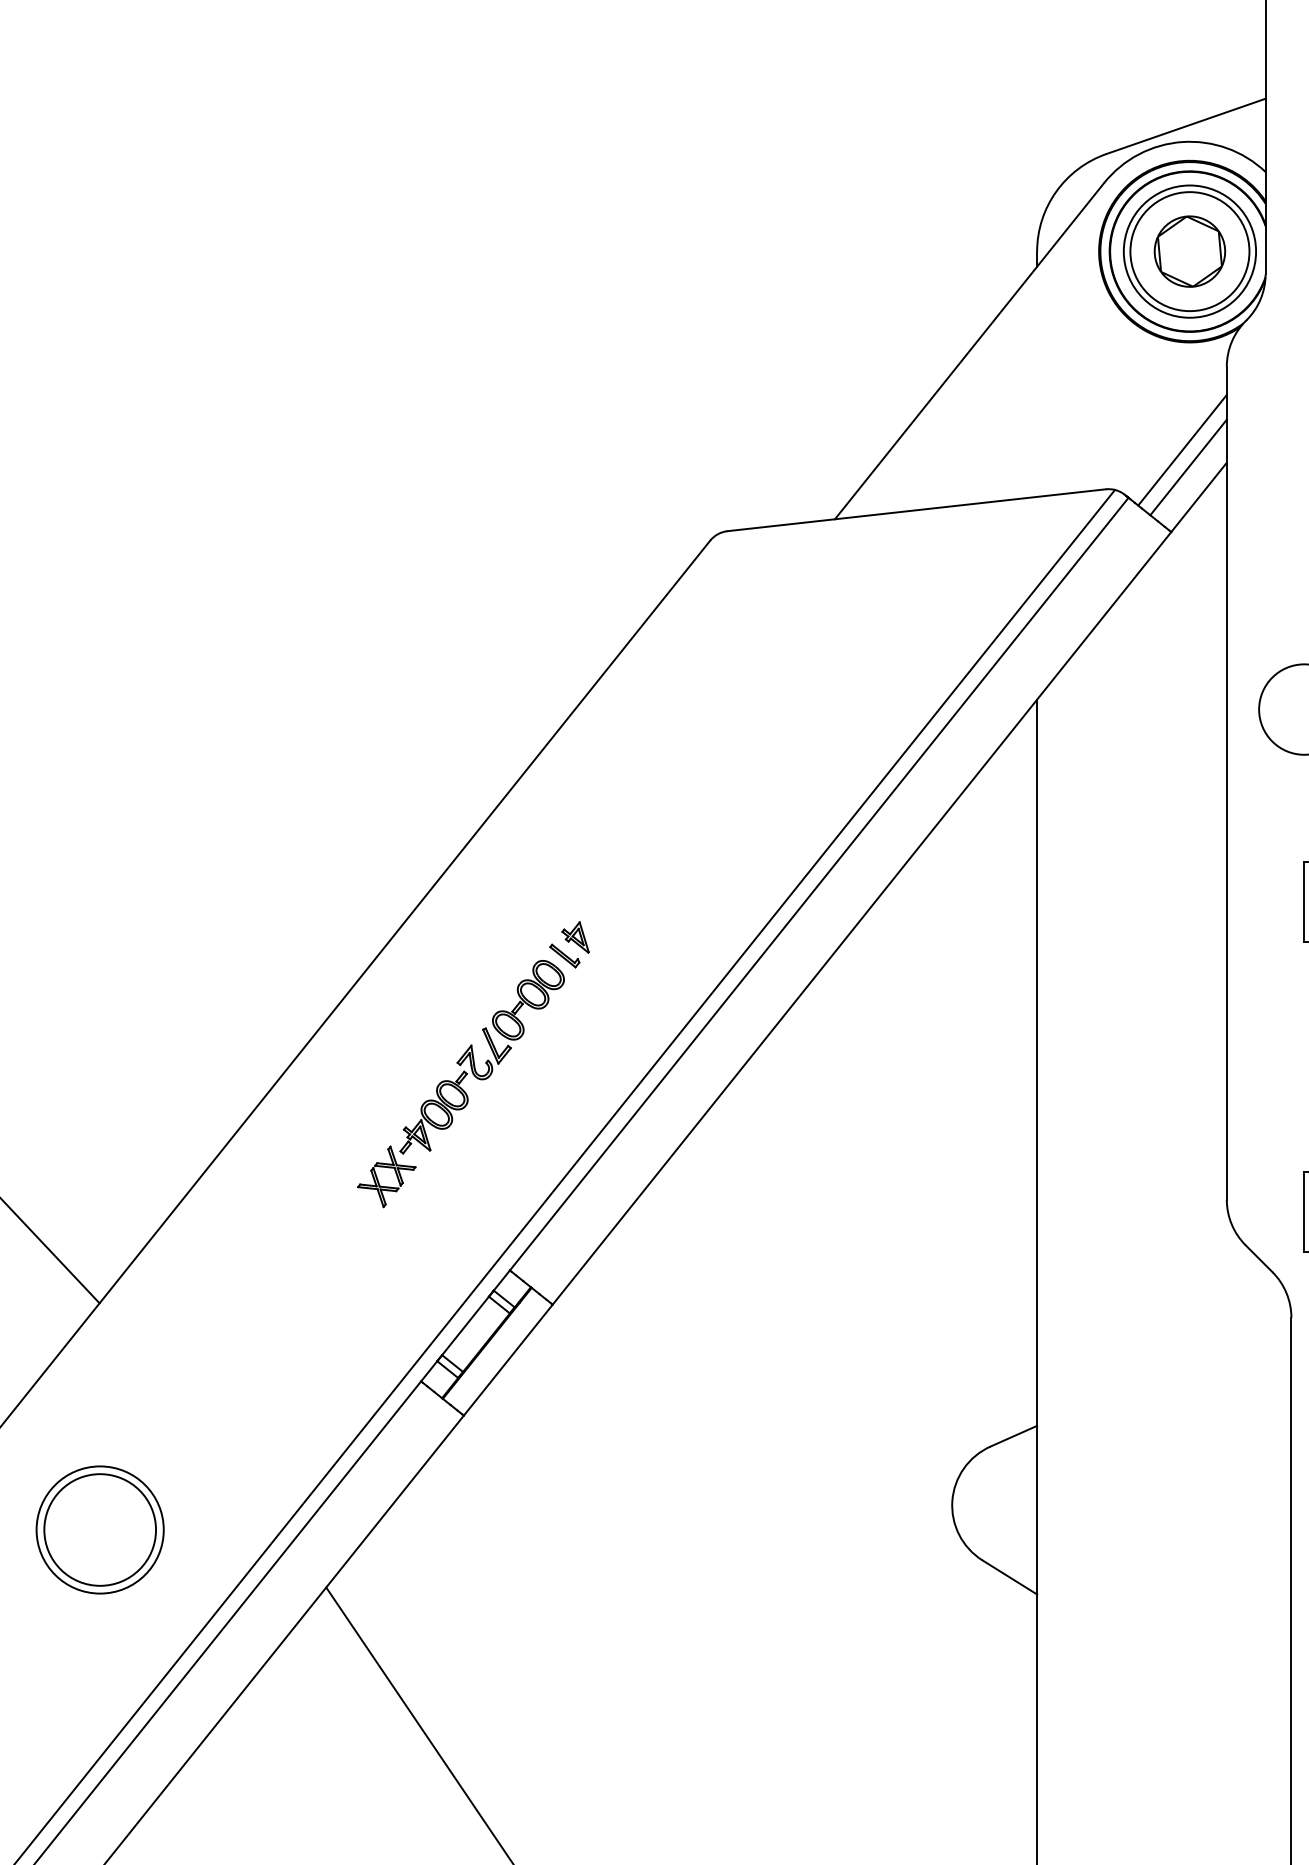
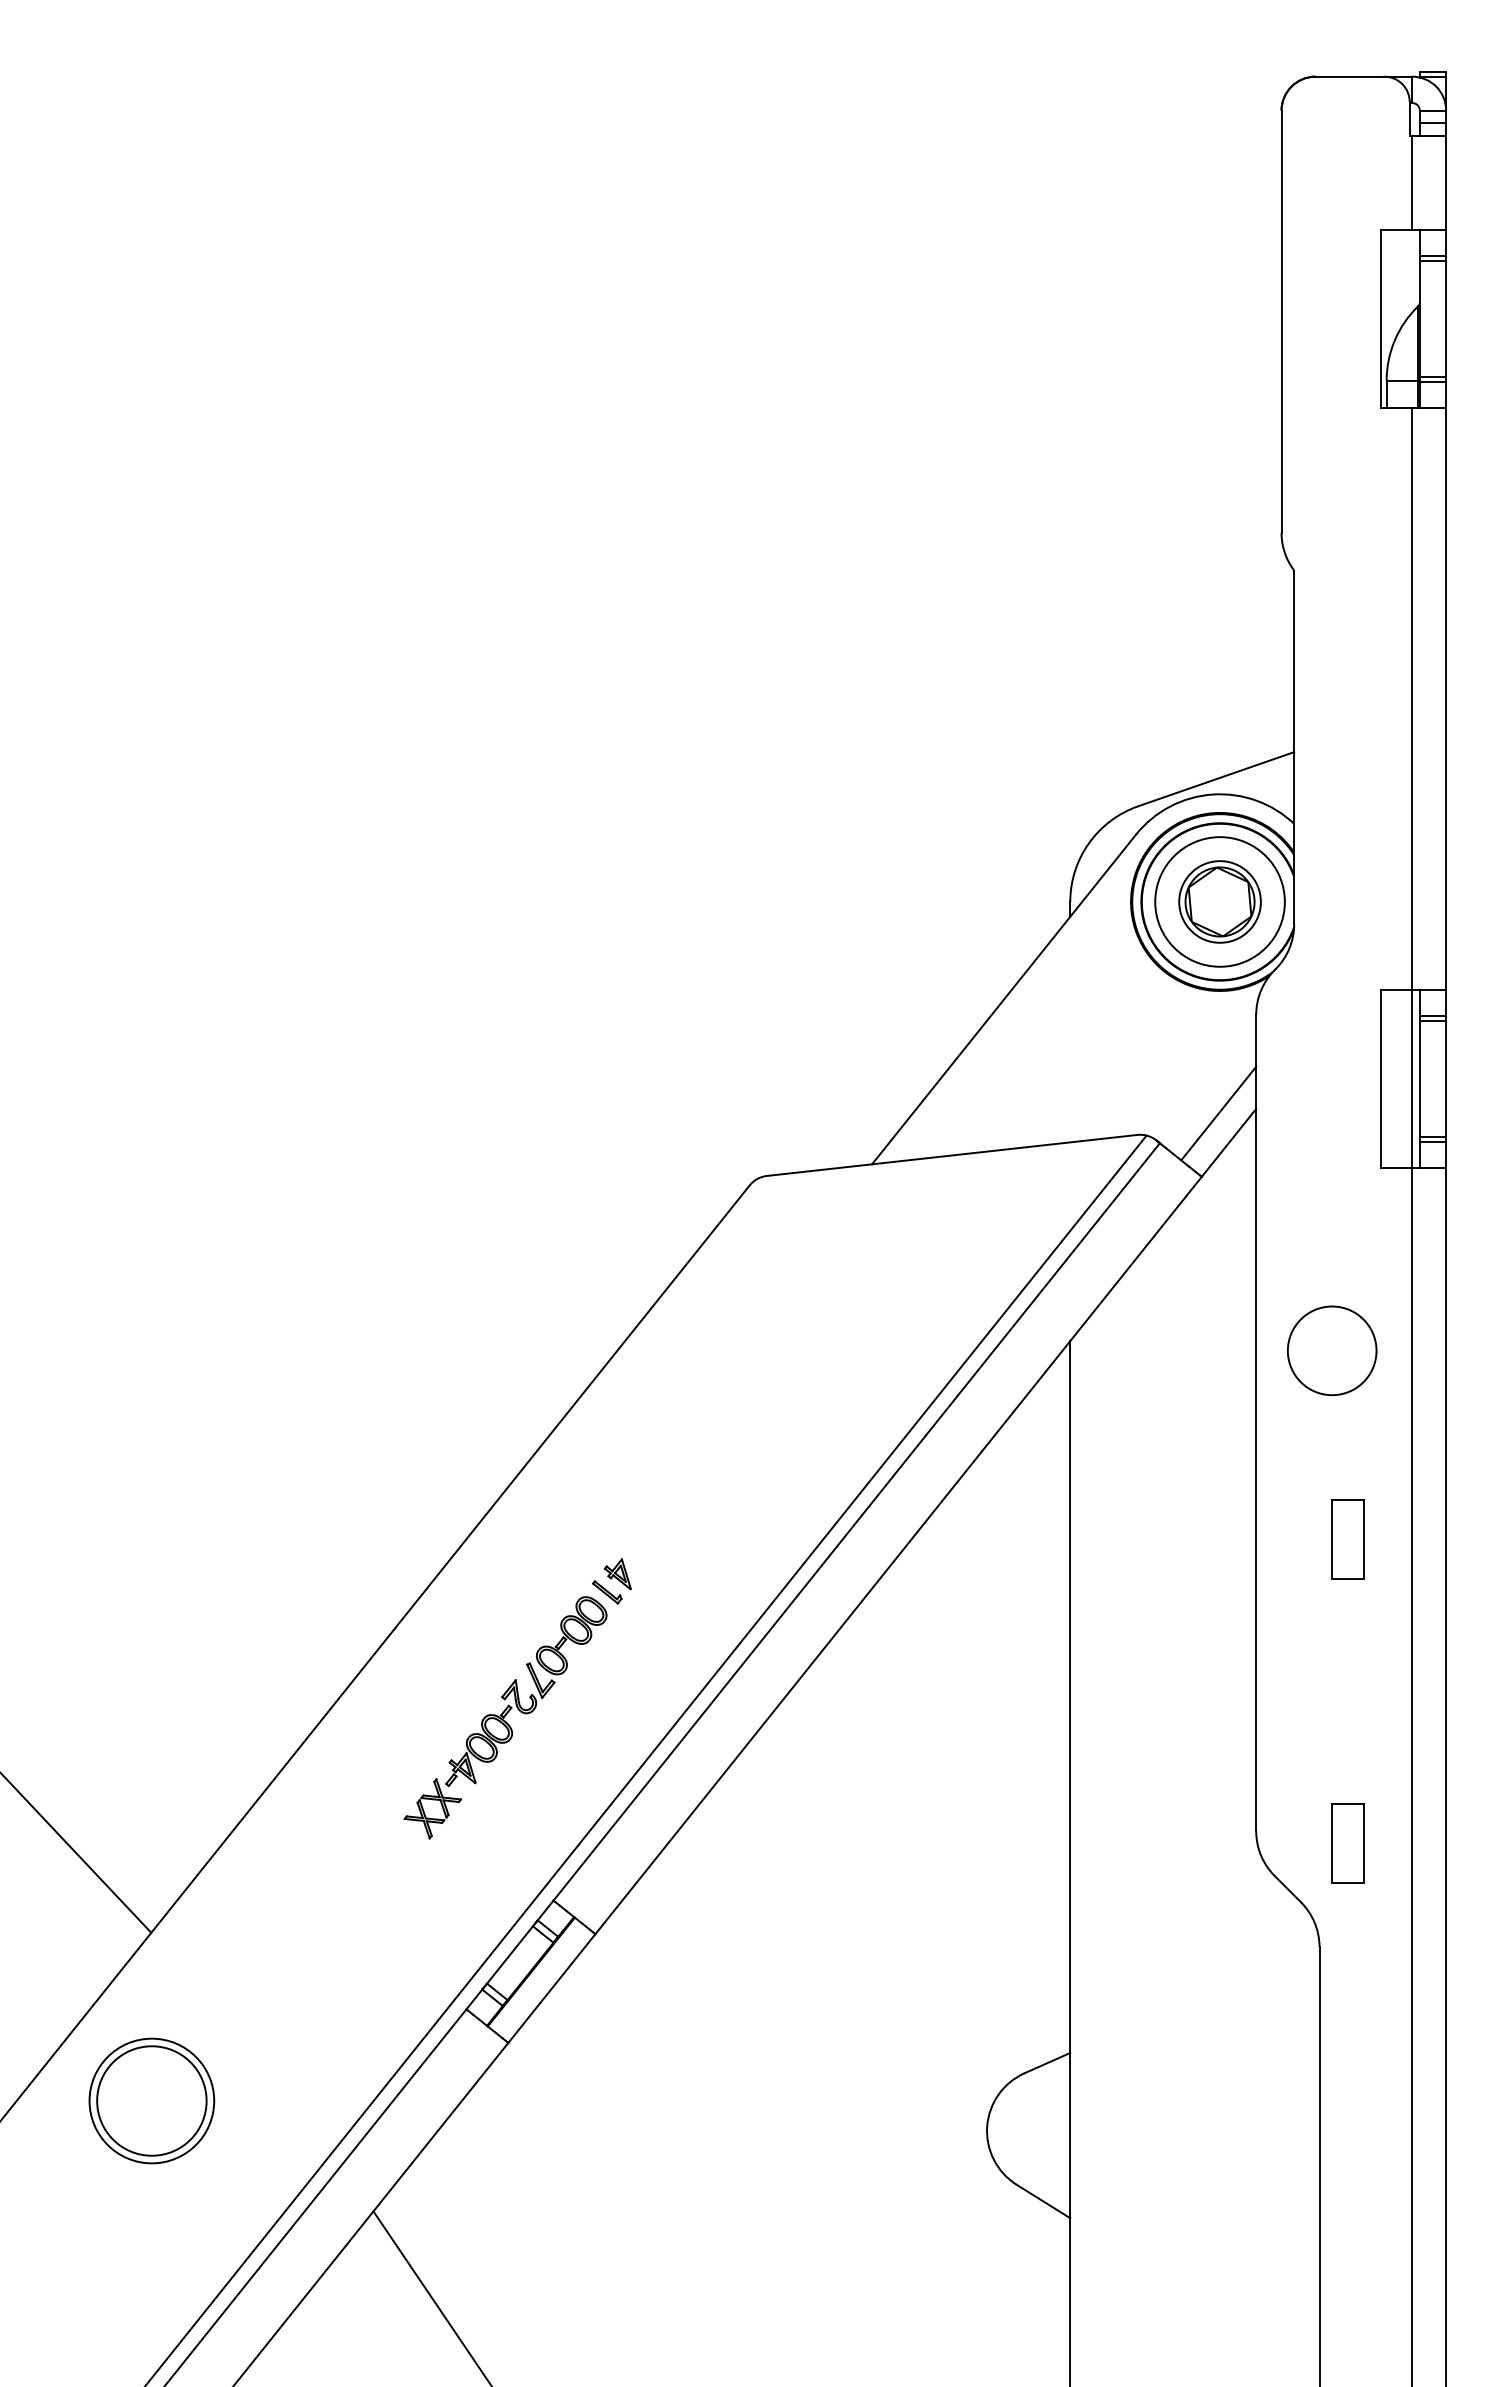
circle: (1189, 251) -> (1219, 901), size x0.7
line: (1182, 450) -> (1212, 1096), removed
part: (99, 1529) -> (151, 2100), moved

